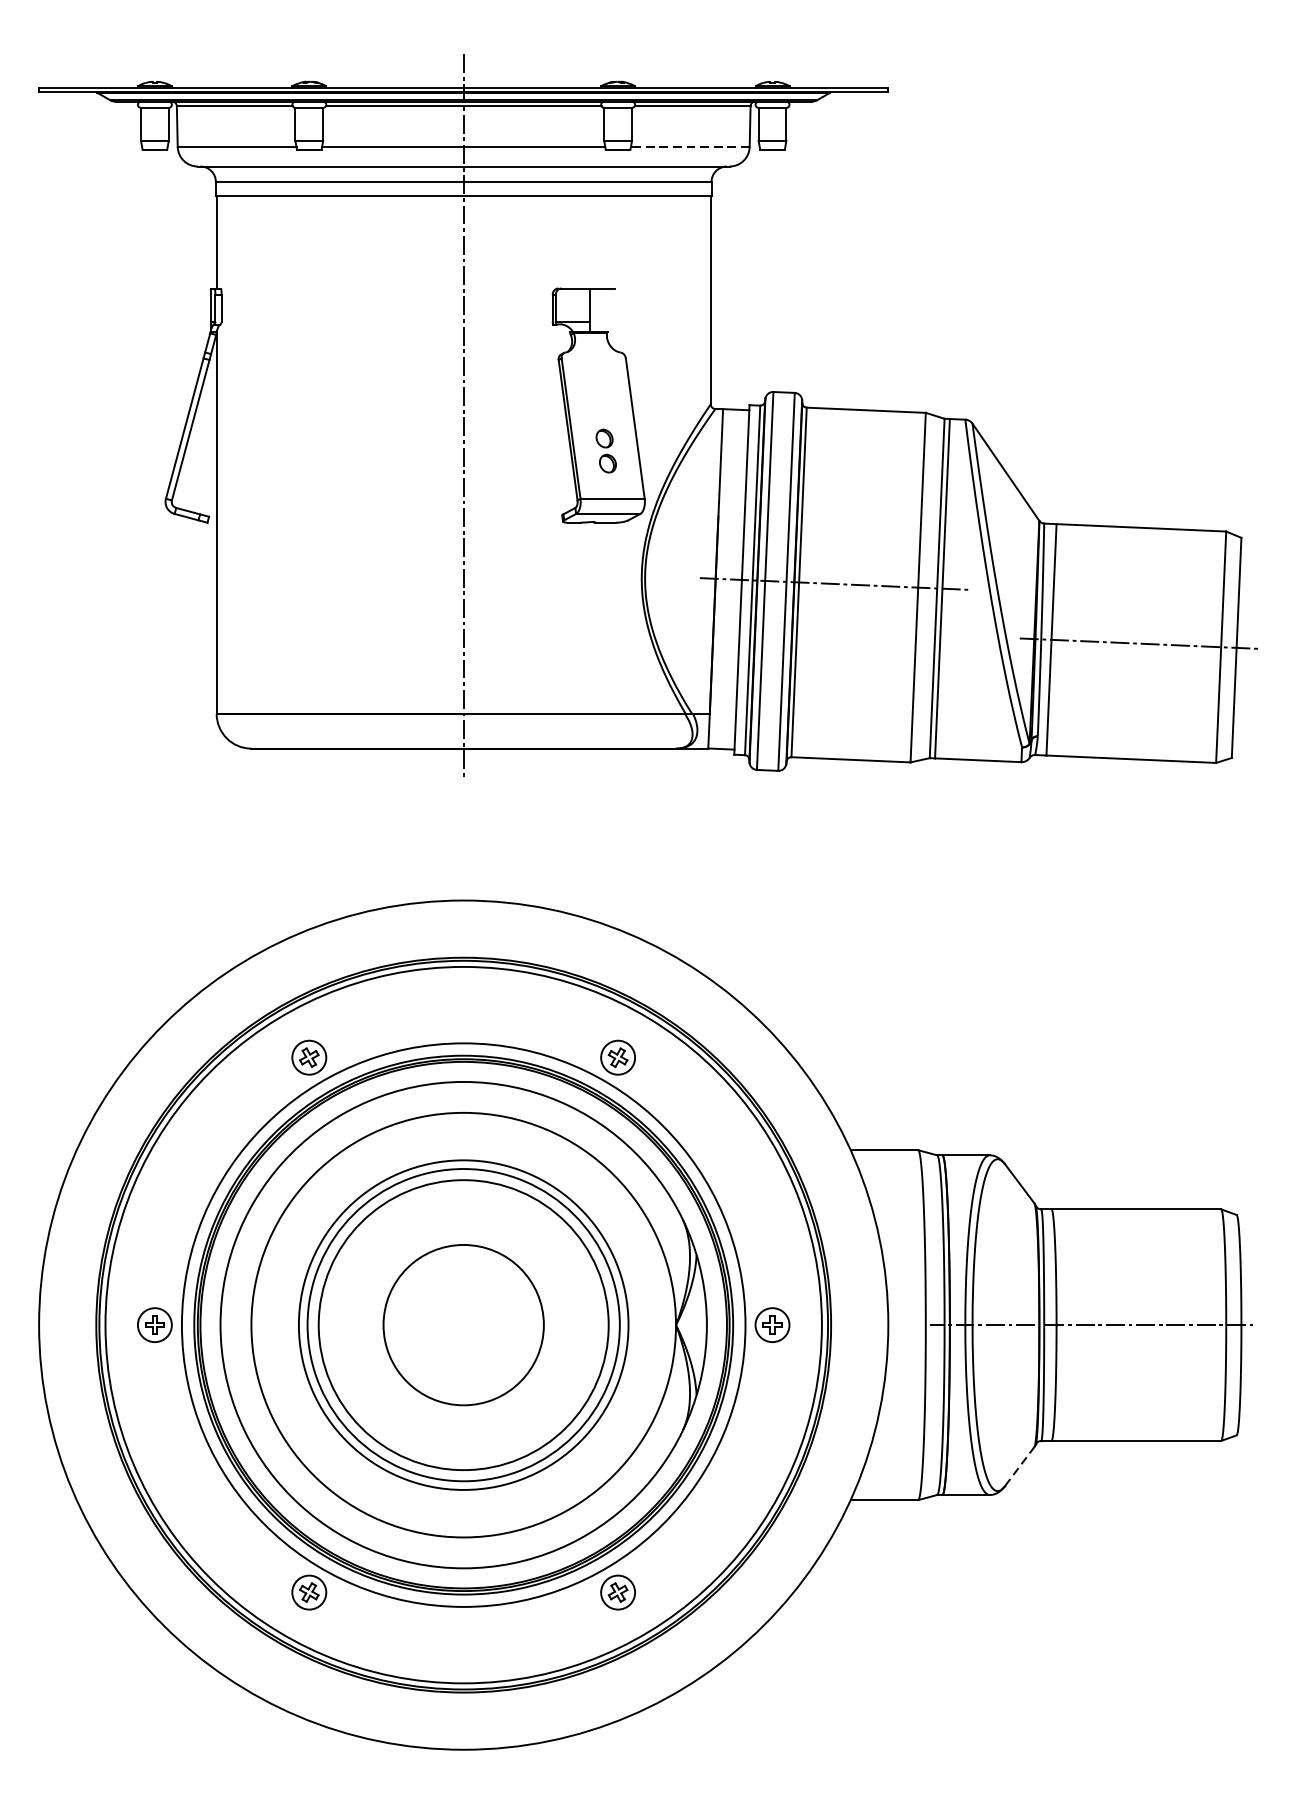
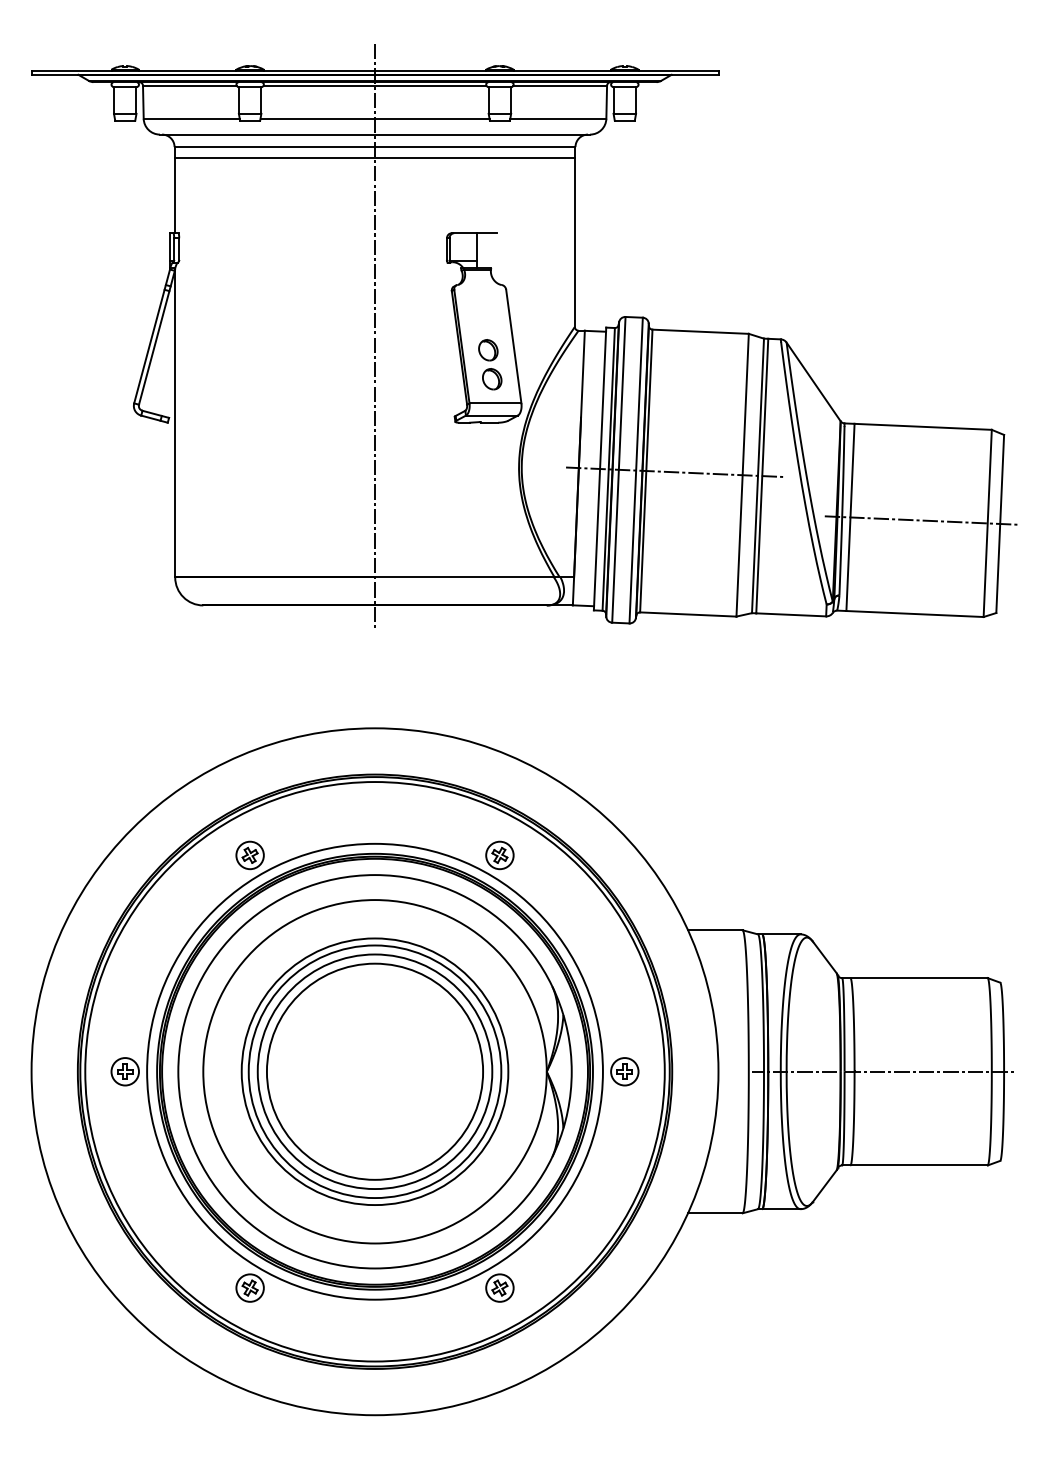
line: (689, 146) -> (557, 118), dashed -> solid
part: (606, 450) -> (490, 364), size x1.43
circle: (463, 1324) -> (374, 1071), size x1.67
line: (1019, 1466) -> (824, 1186), dashed -> solid

